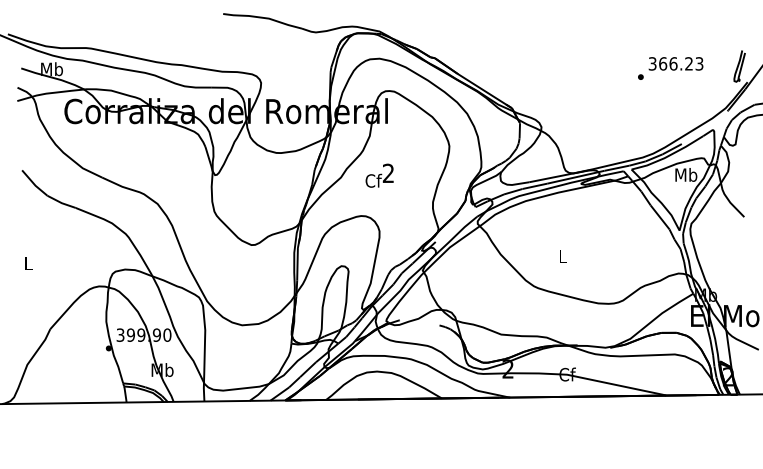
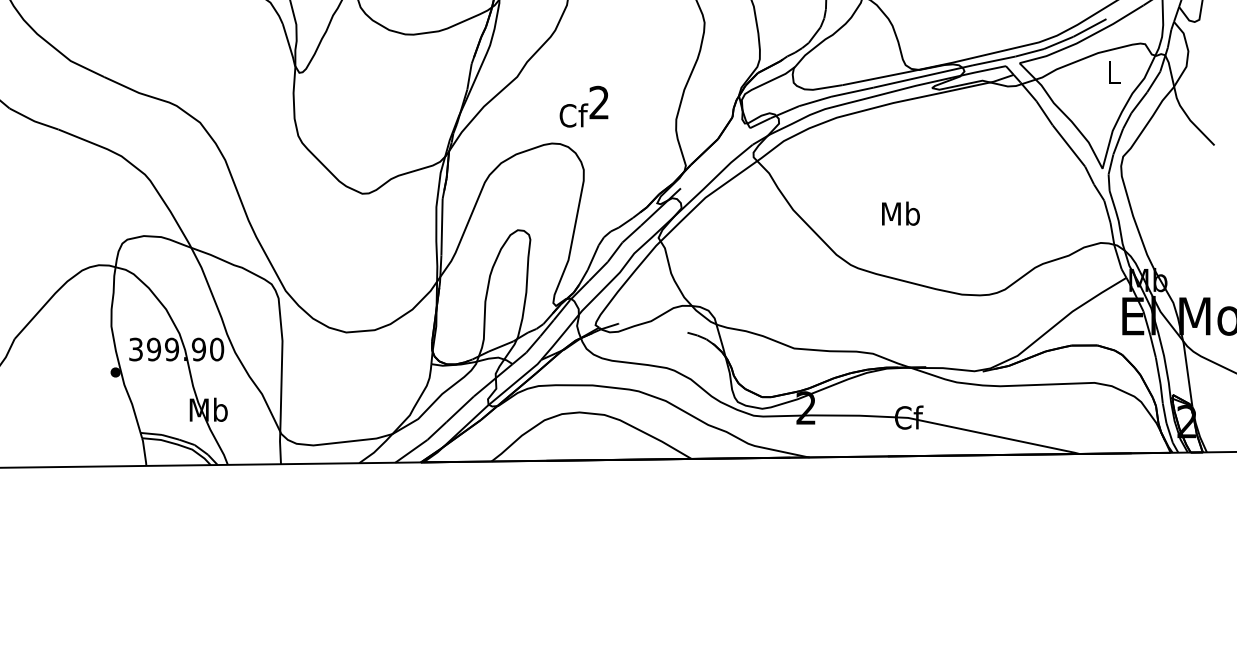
text: (686, 174) -> (1114, 71), Mb -> L
text: (379, 175) -> (583, 106), moved
text: (562, 256) -> (900, 213), L -> Mb

